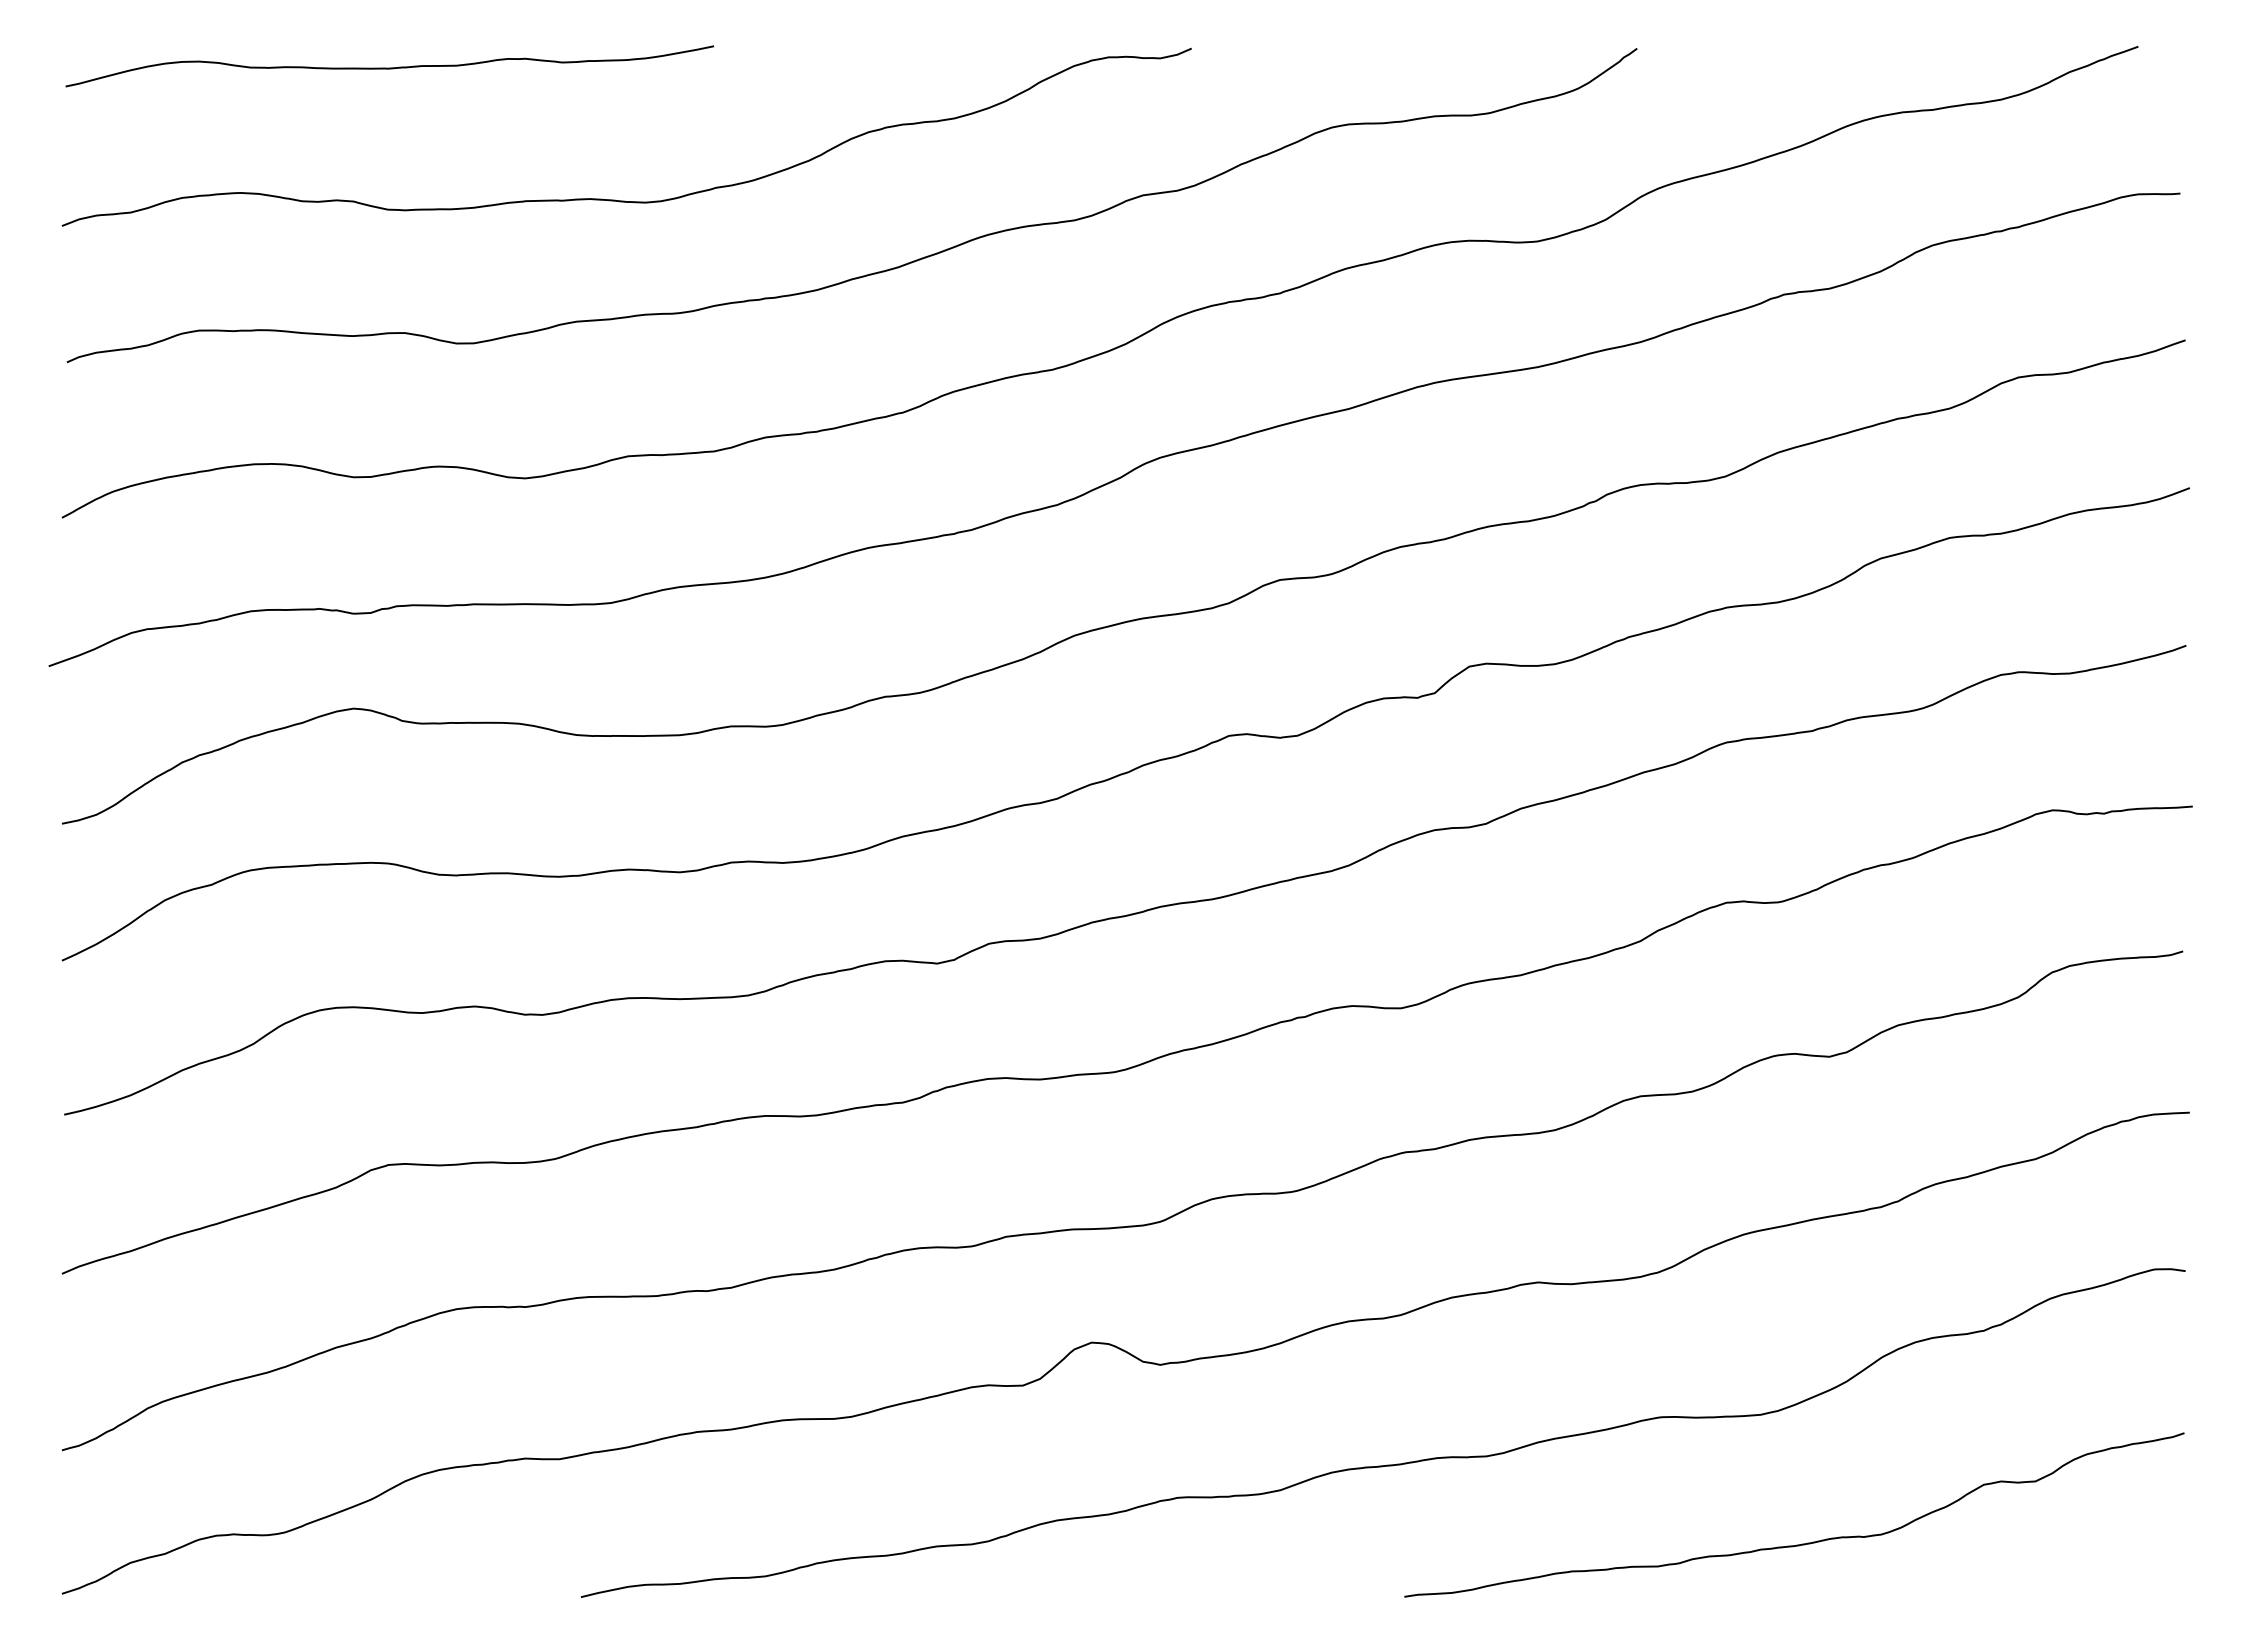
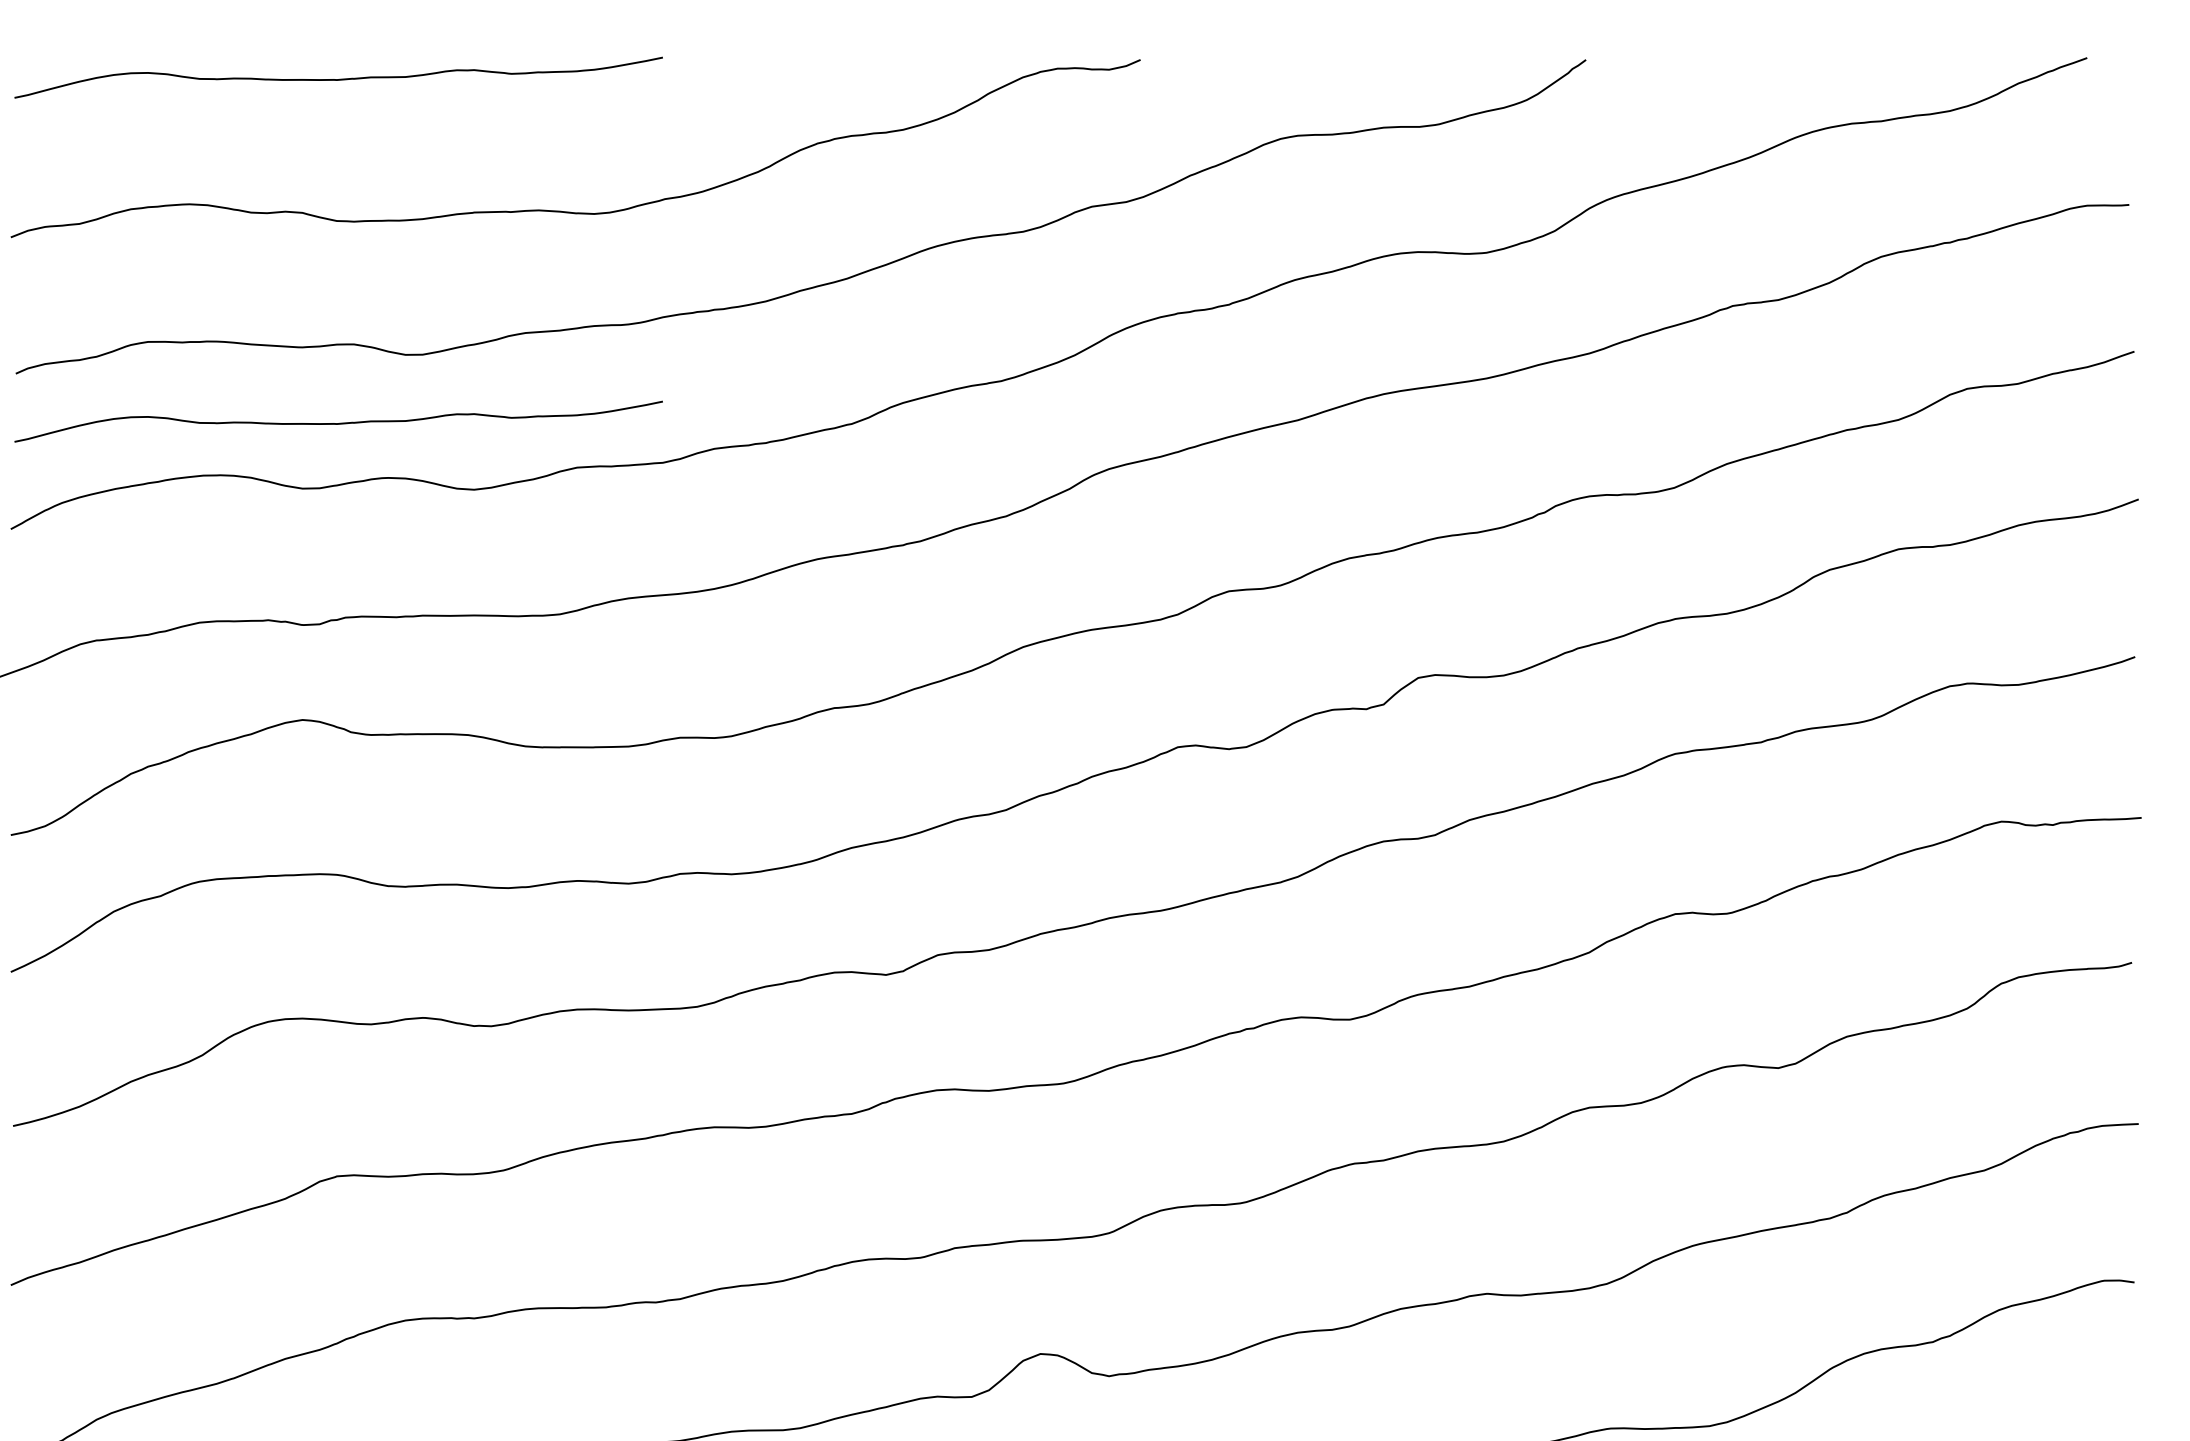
curve: (389, 411) -> (338, 422), added

